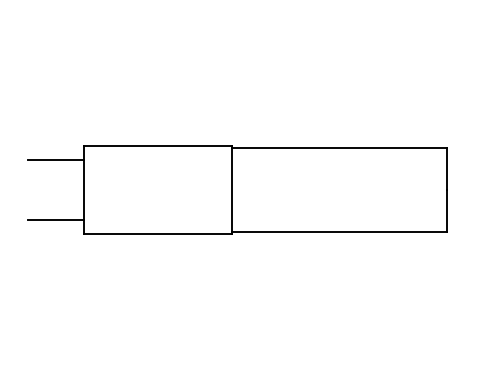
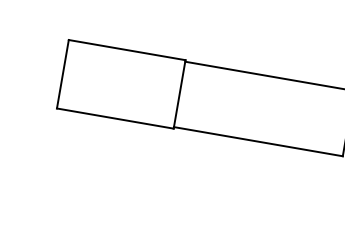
line: (55, 160) -> (44, 47), removed
line: (55, 219) -> (36, 93), removed

